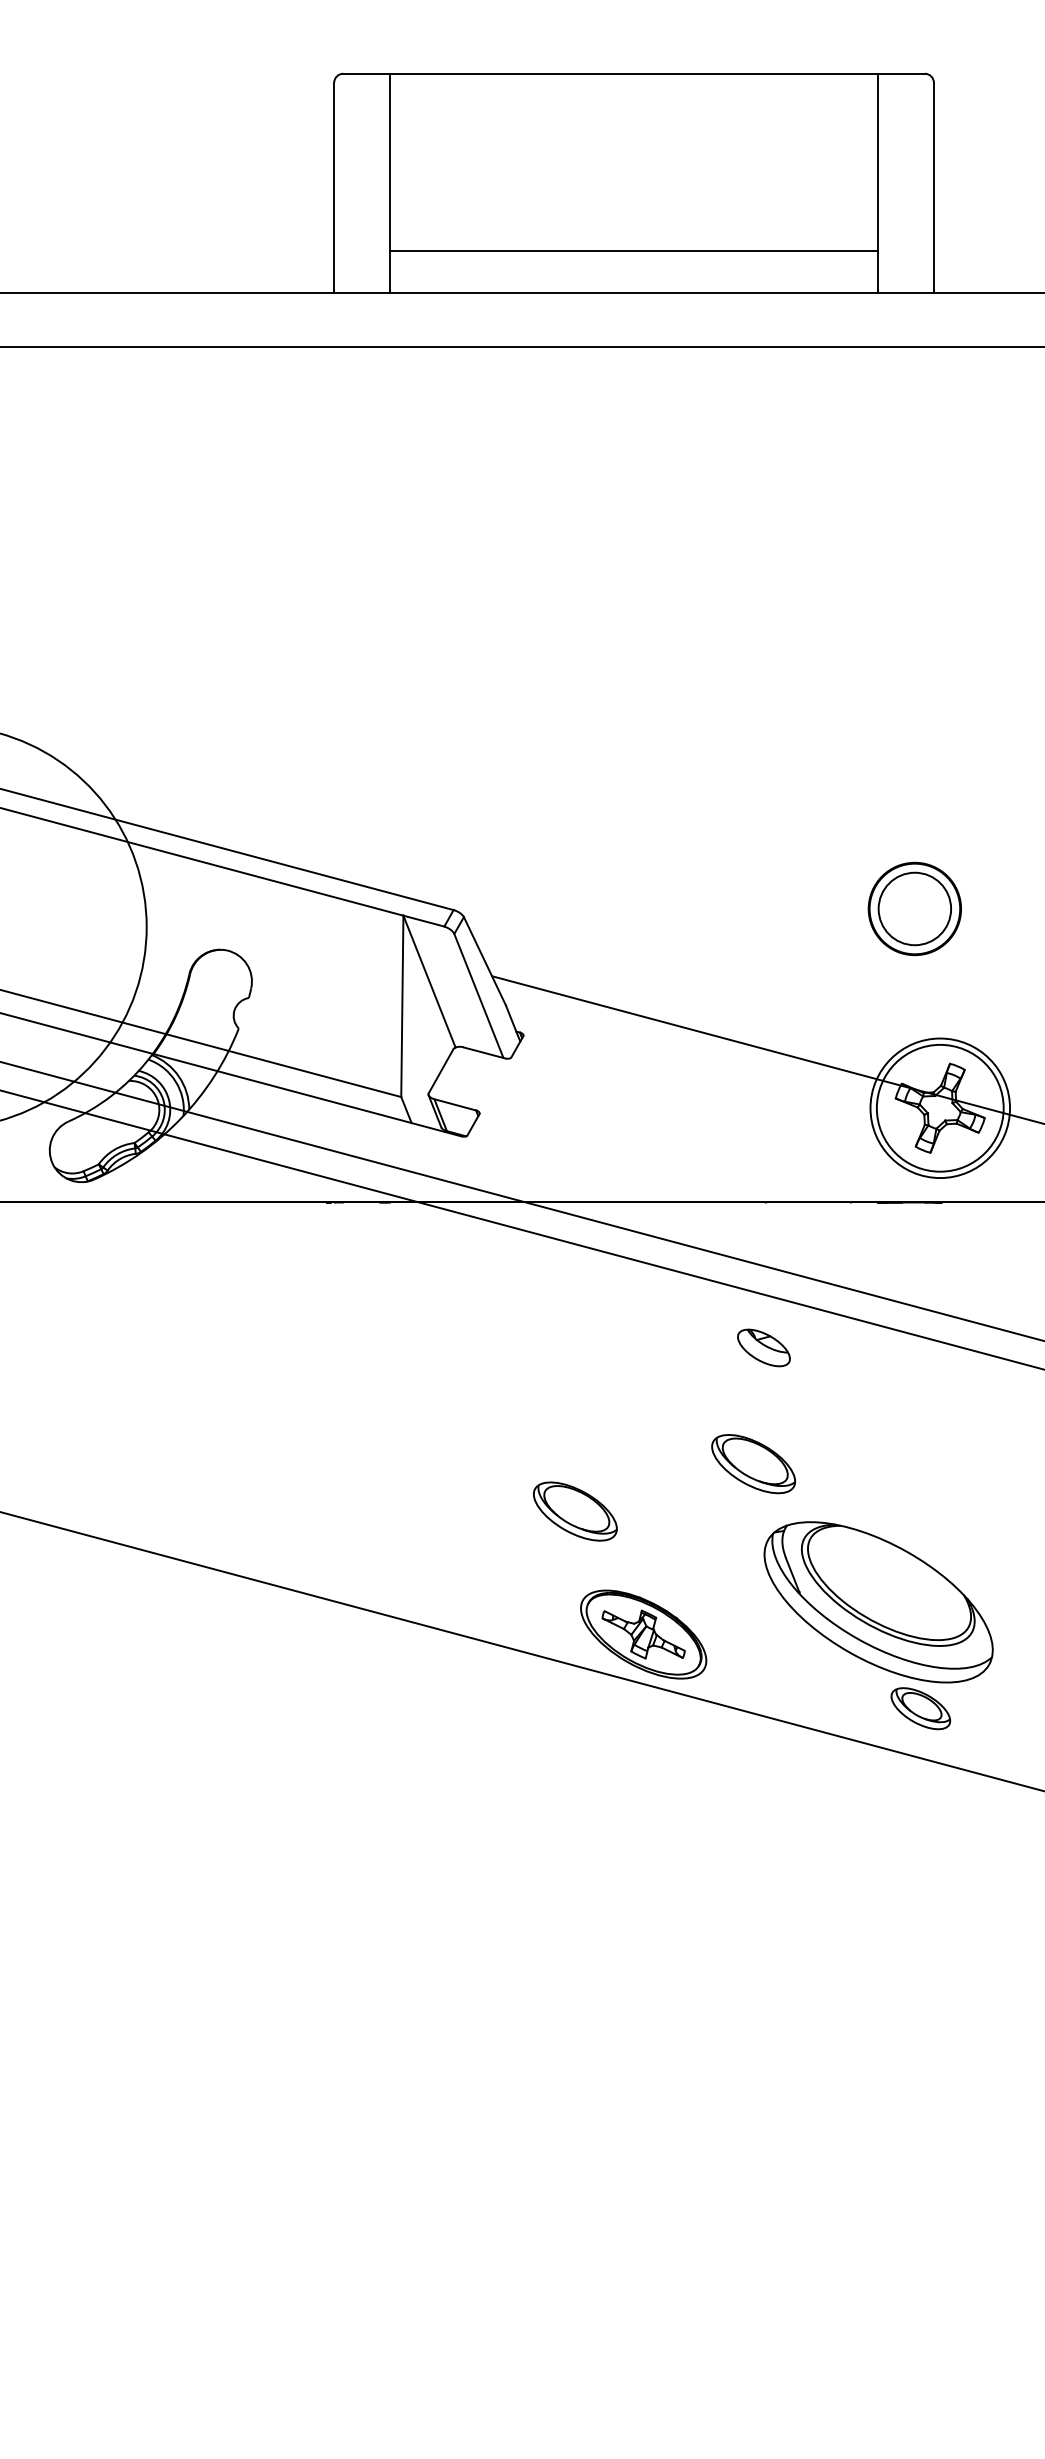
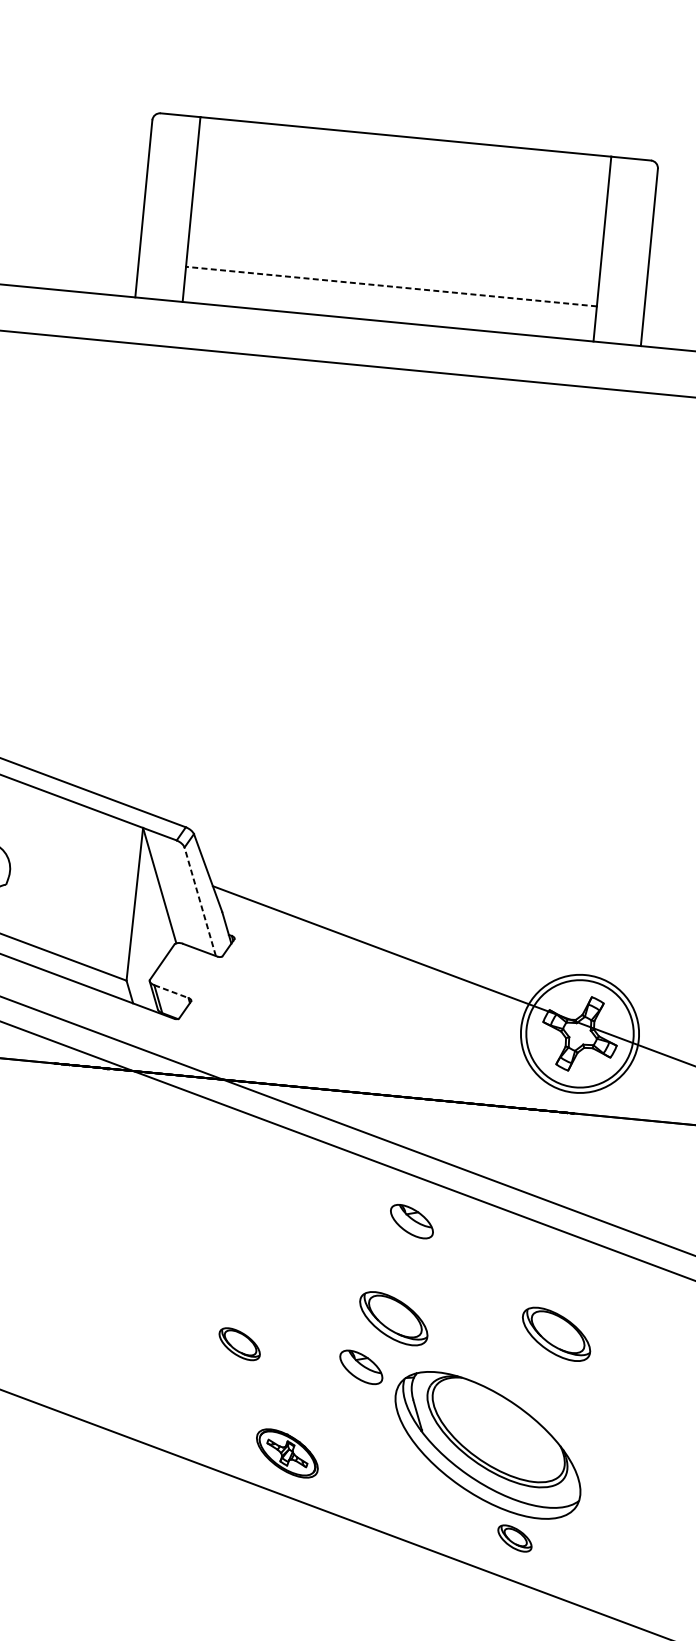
line: (634, 251) -> (391, 286), solid -> dashed
part: (914, 908) -> (574, 863), removed
line: (478, 995) -> (199, 901), solid -> dashed
line: (455, 1104) -> (171, 991), solid -> dashed
part: (946, 1464) -> (556, 1334), added
part: (575, 1511) -> (239, 1344), size x0.6
part: (720, 1524) -> (360, 1366), added
part: (643, 1634) -> (287, 1453), size x0.6
part: (920, 1708) -> (514, 1538), size x0.7

